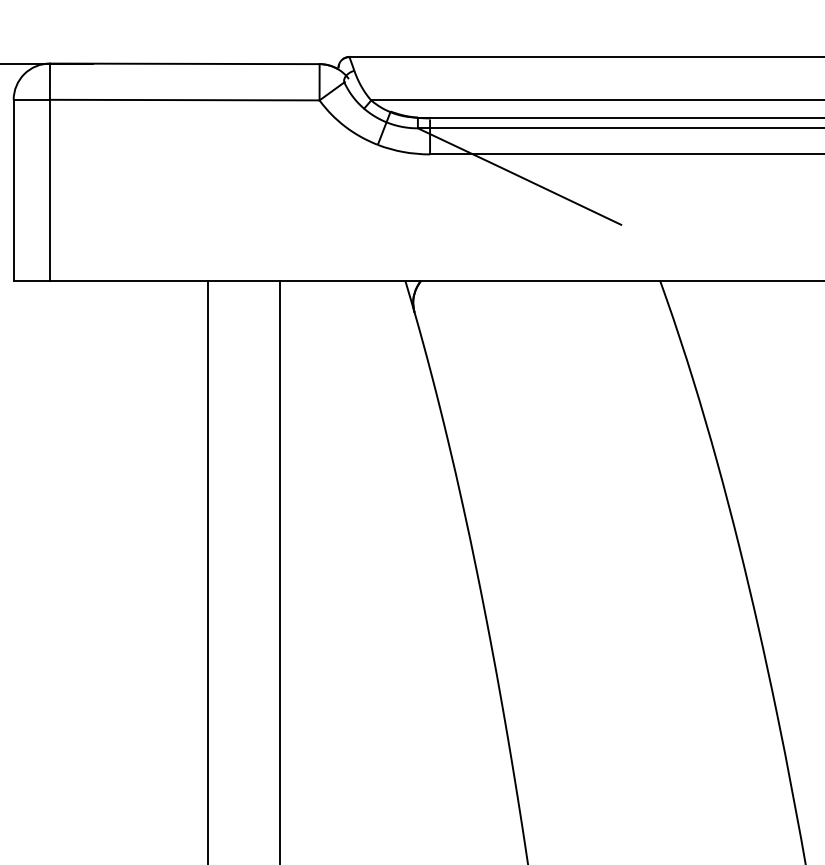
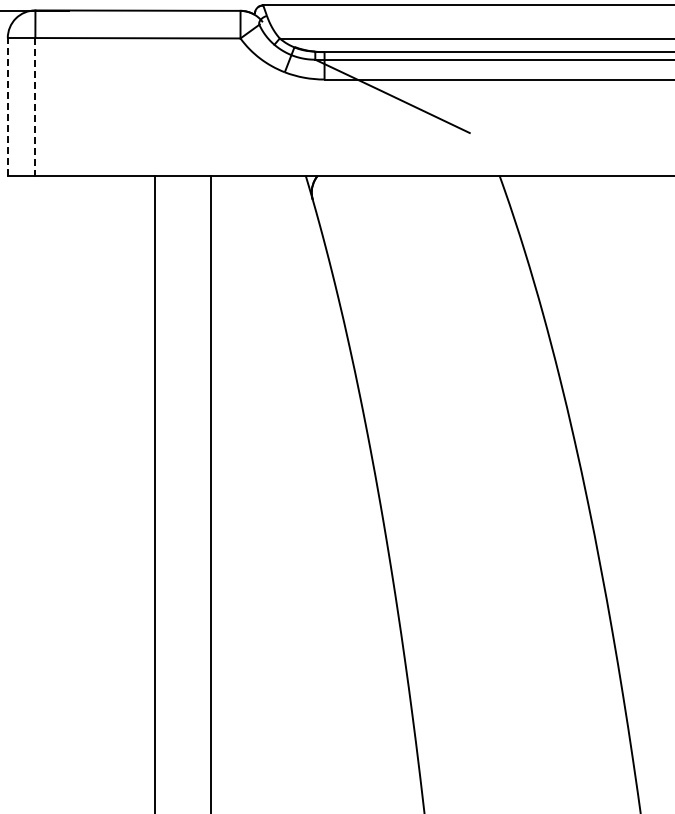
line: (13, 189) -> (7, 106), solid -> dashed
line: (50, 189) -> (35, 106), solid -> dashed

